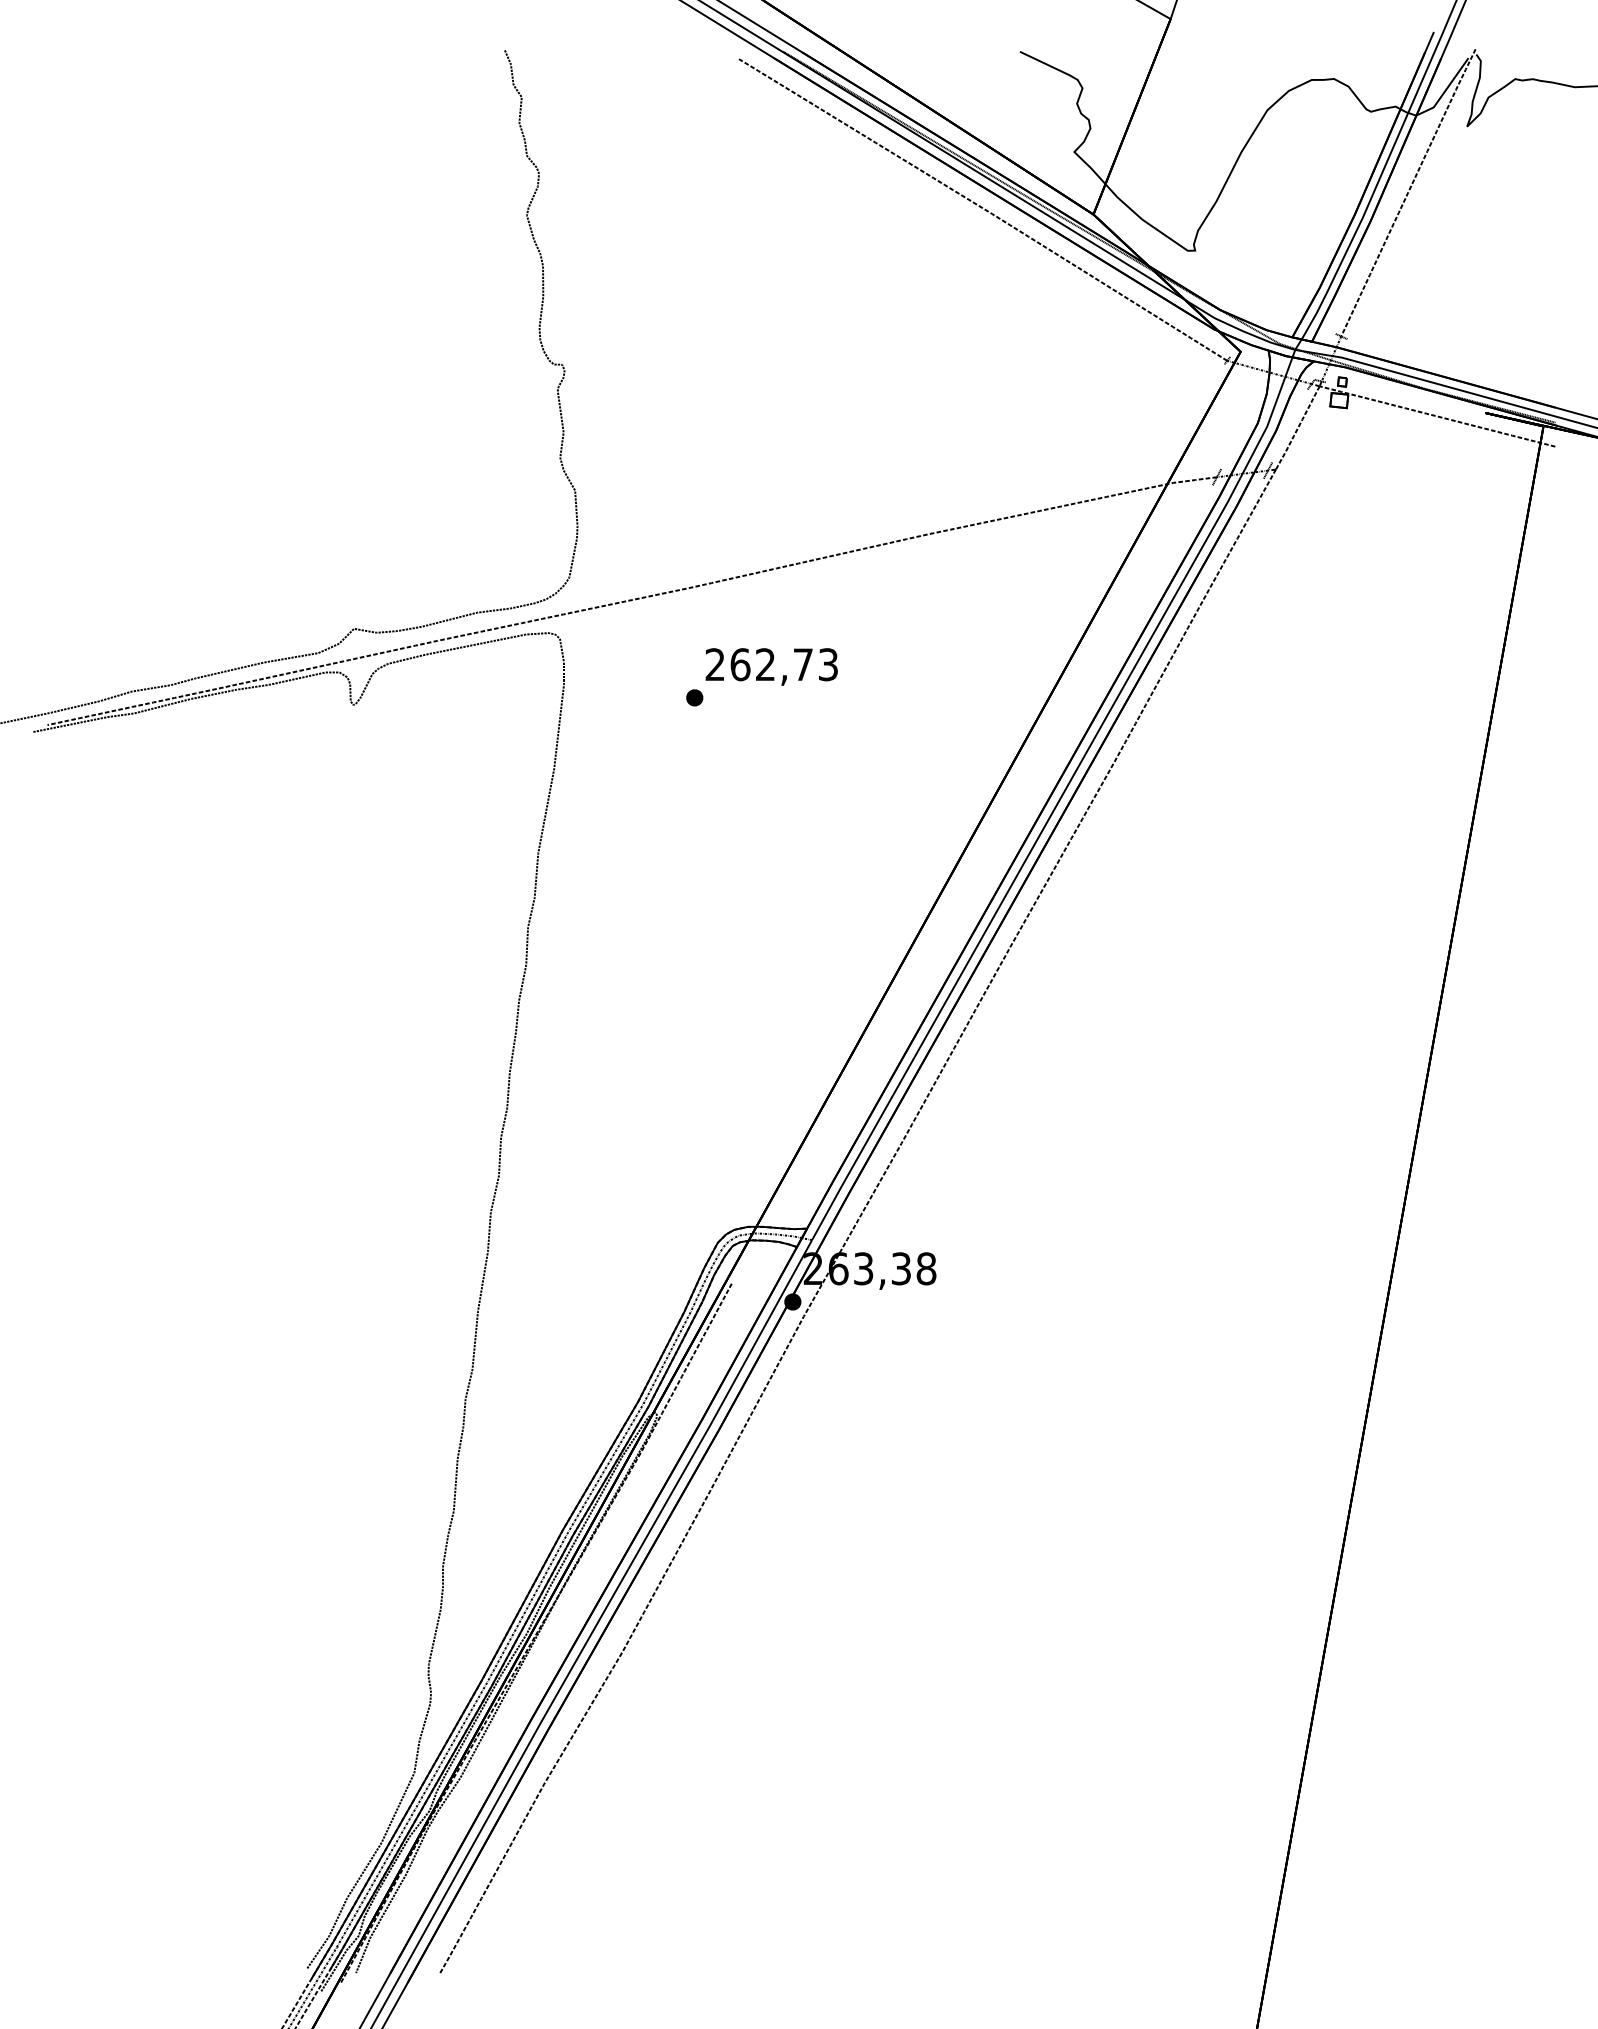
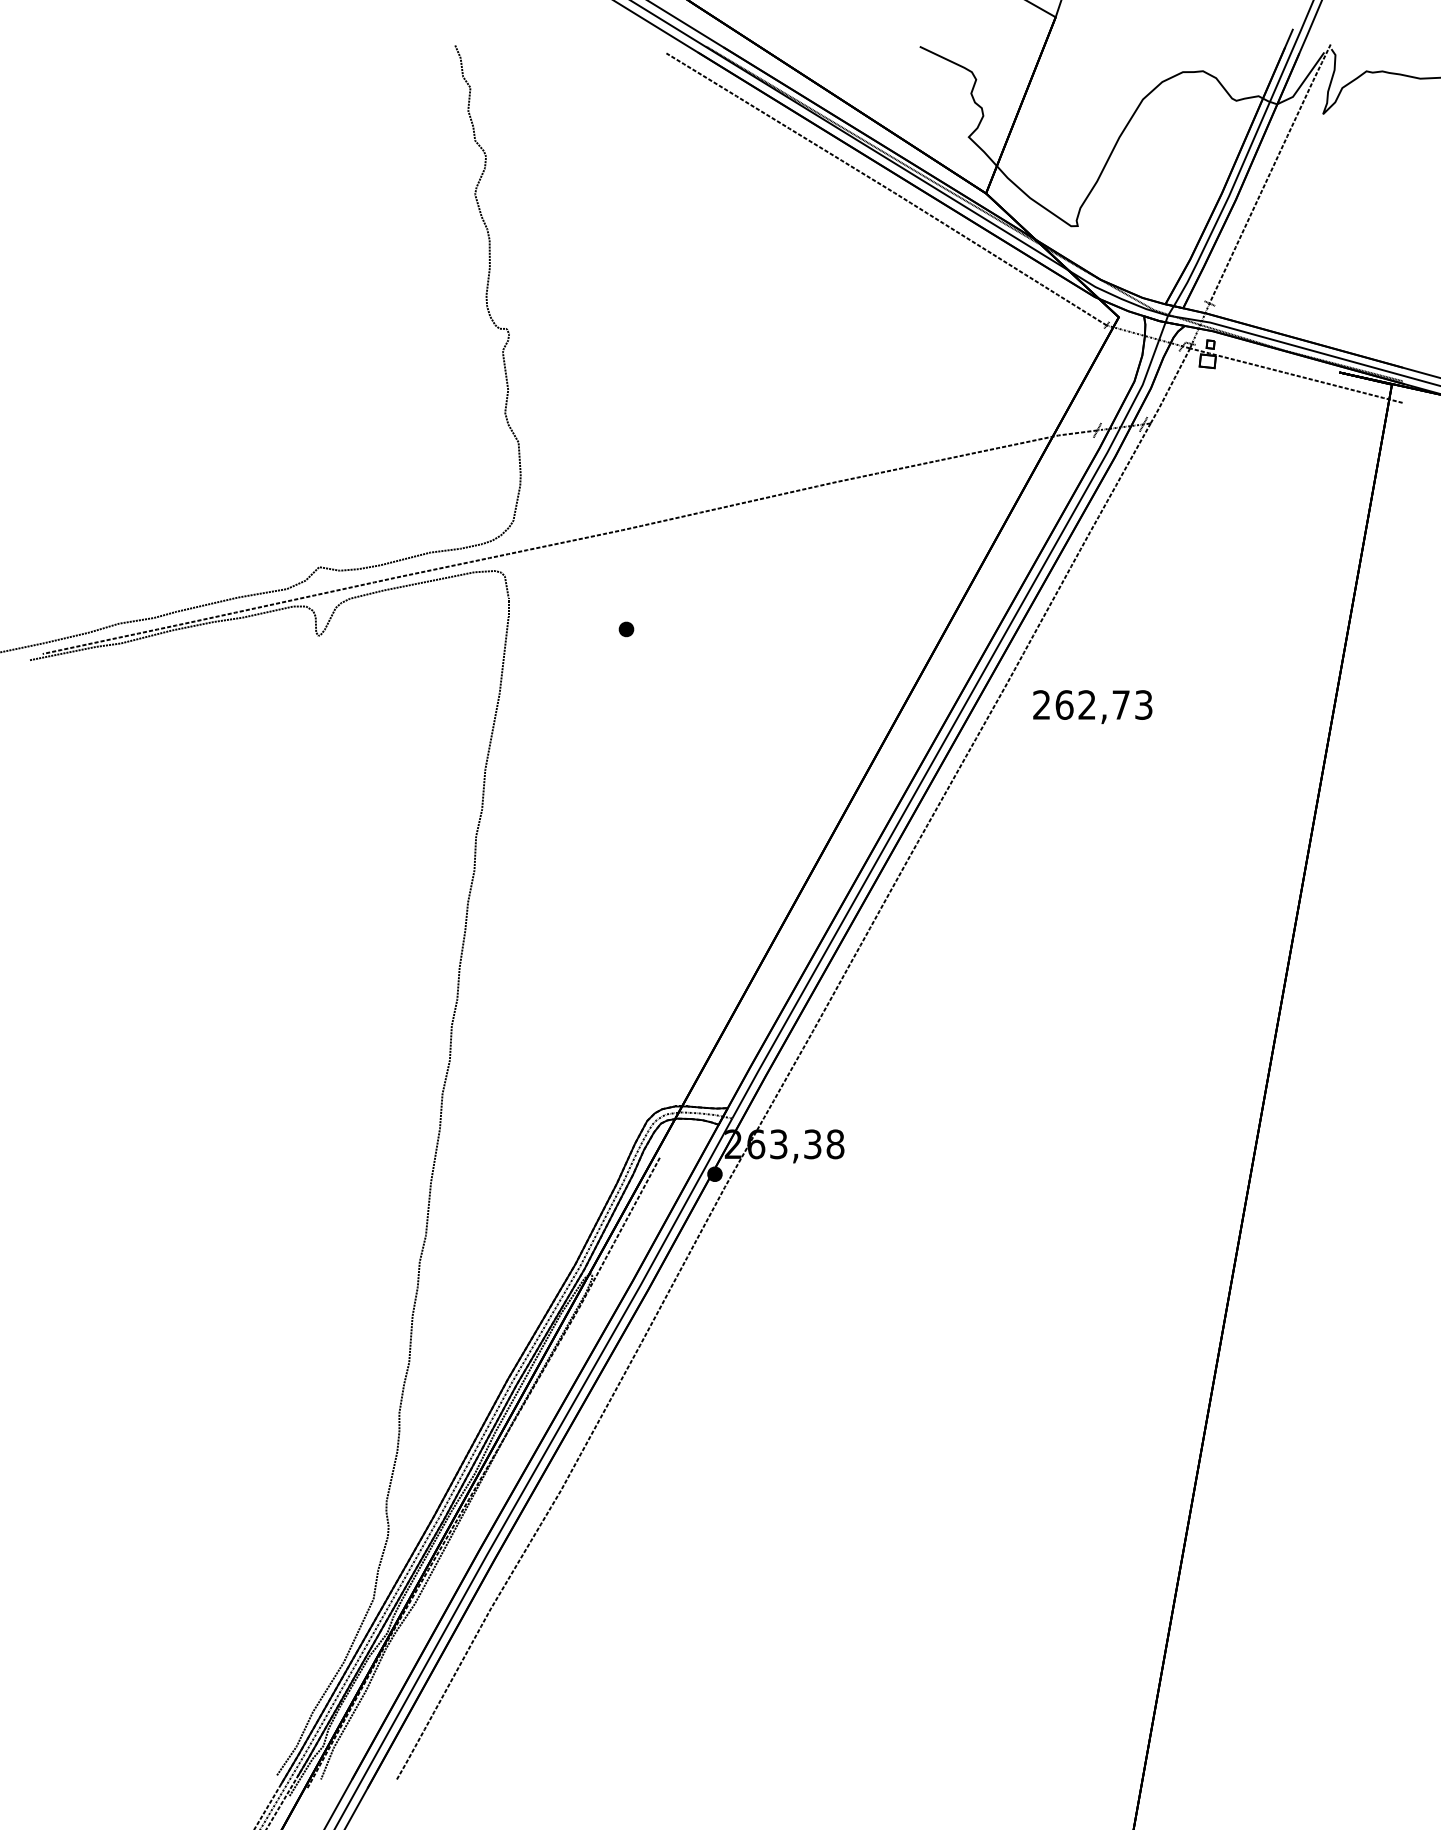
text: (771, 666) -> (1092, 706), moved

